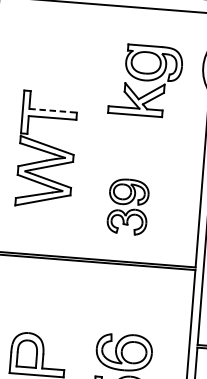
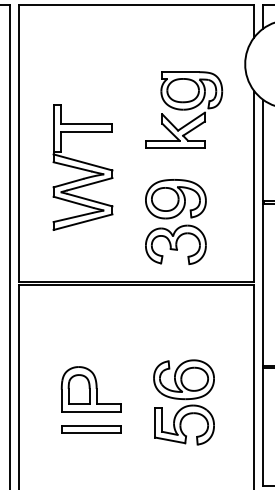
part: (146, 80) -> (184, 109), moved
line: (53, 110) -> (86, 124), dashed -> solid
part: (127, 206) -> (175, 221), size x1.43

